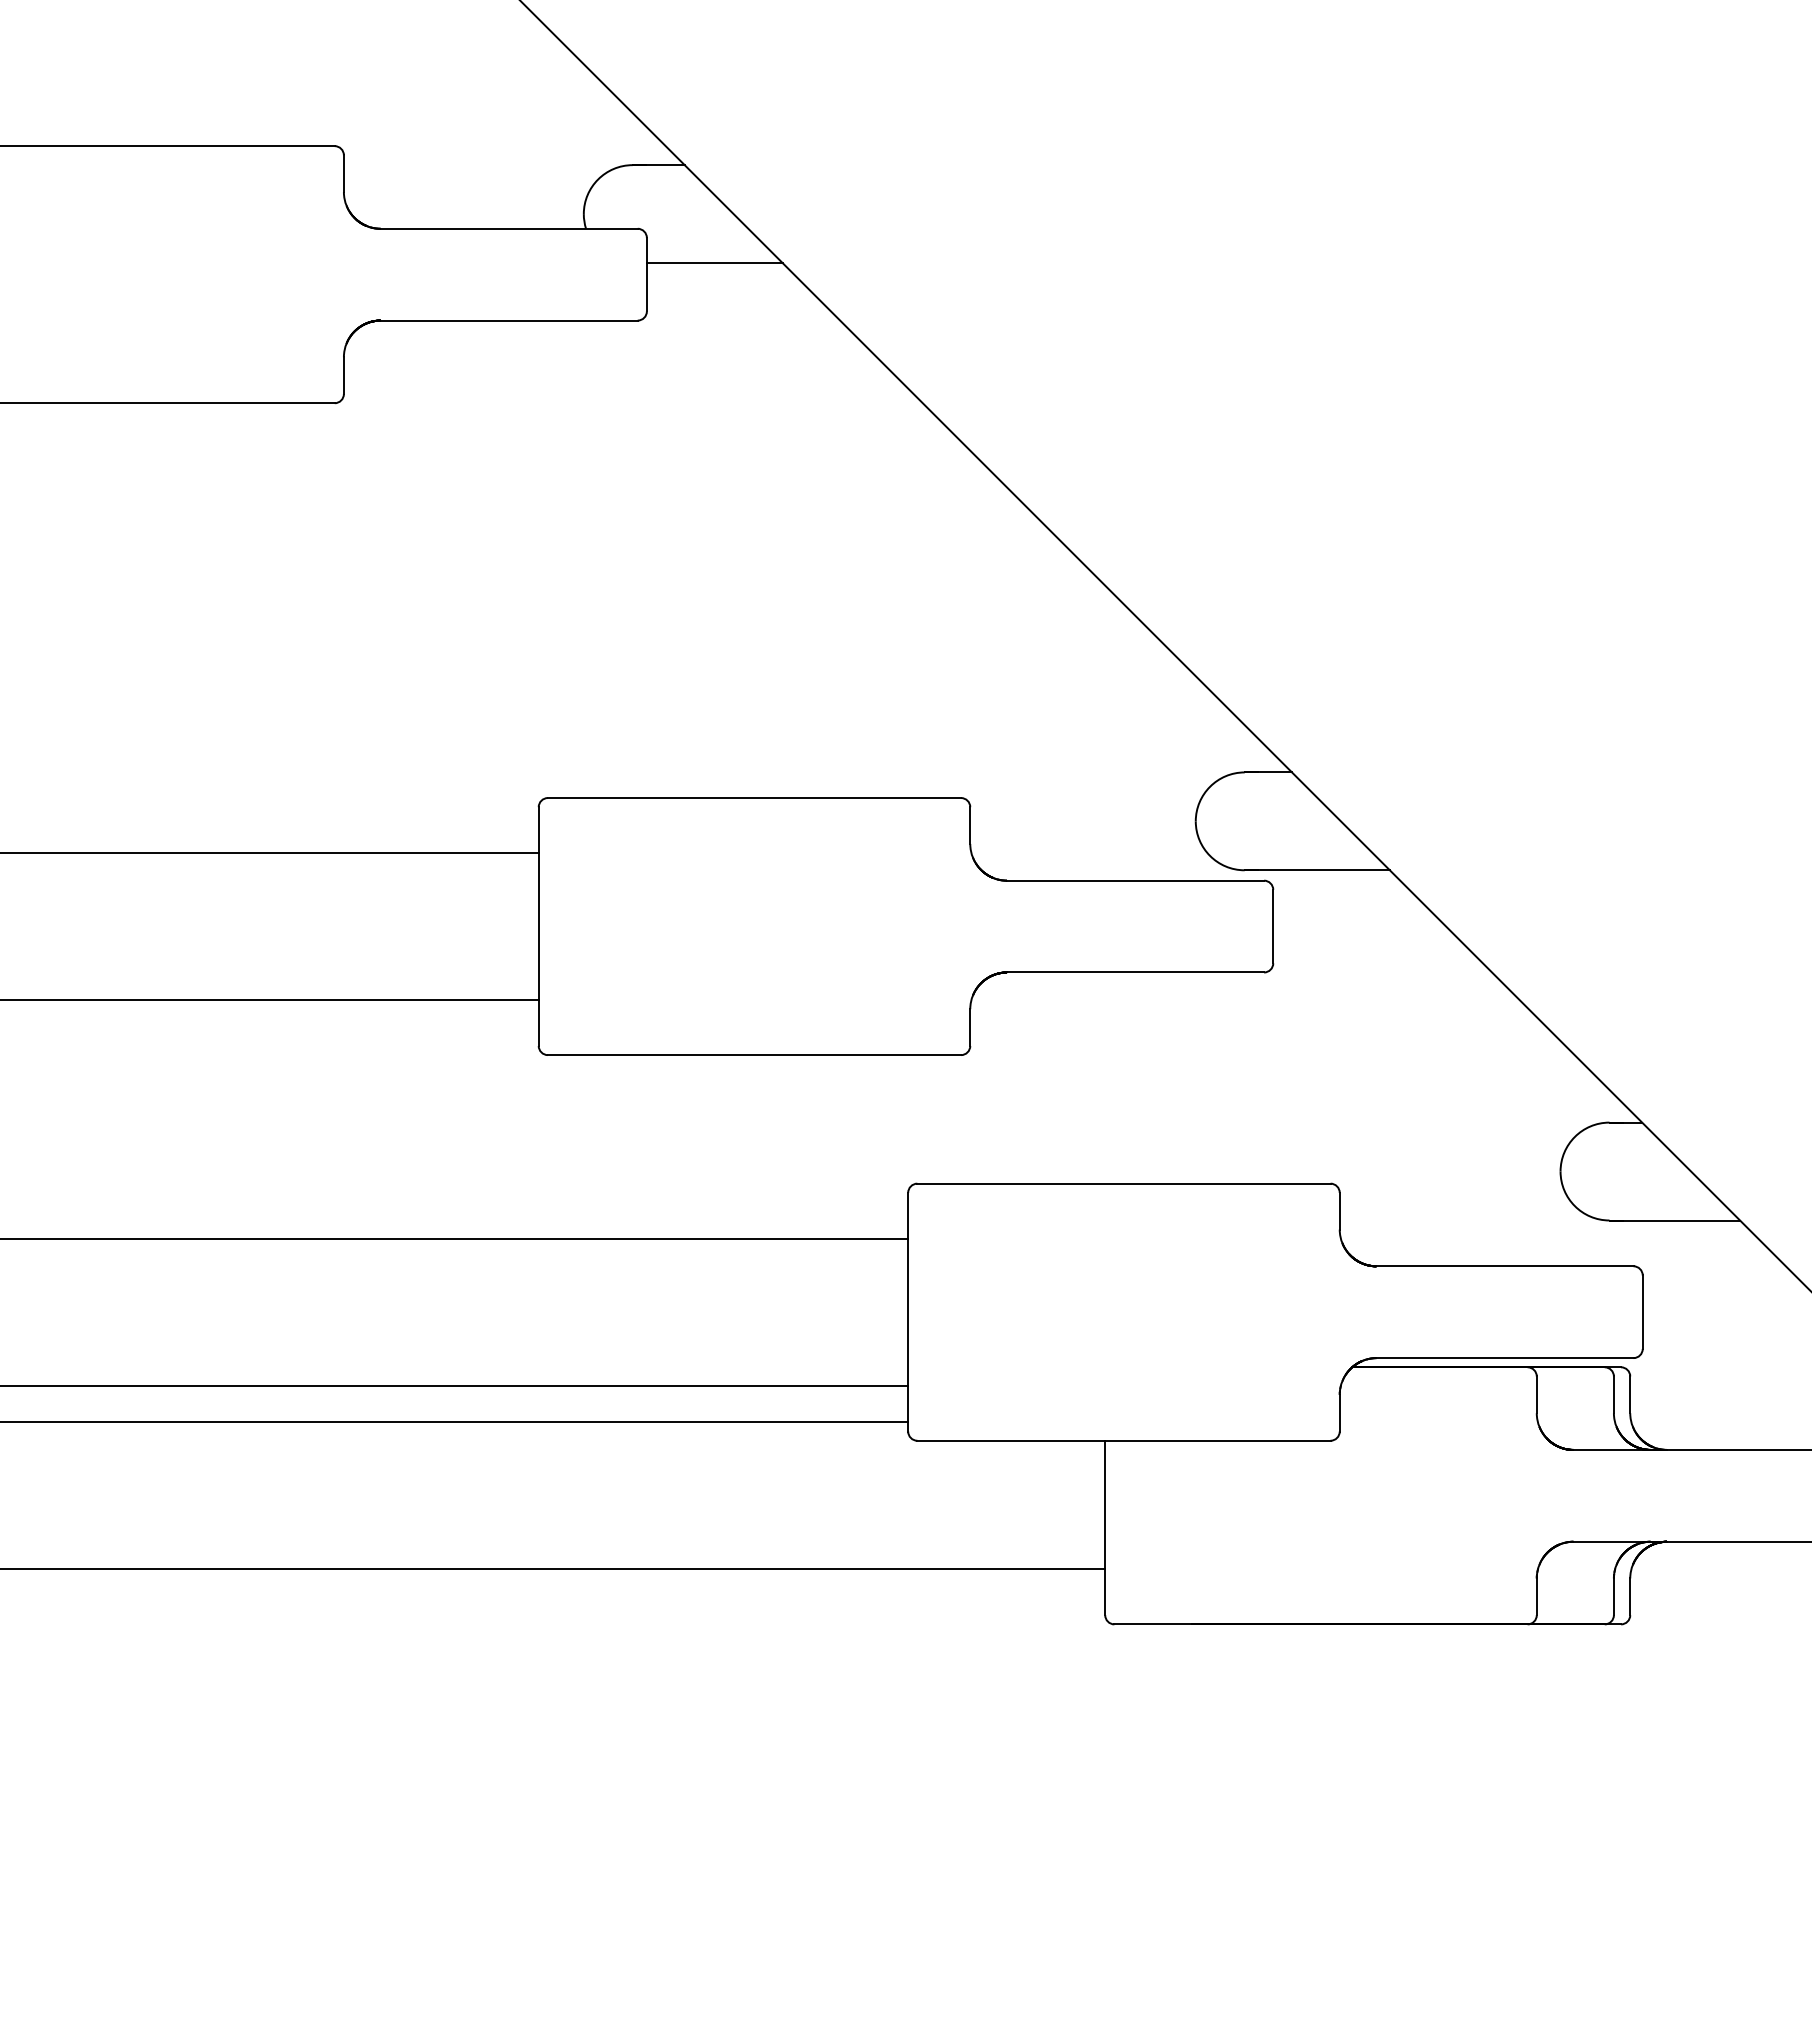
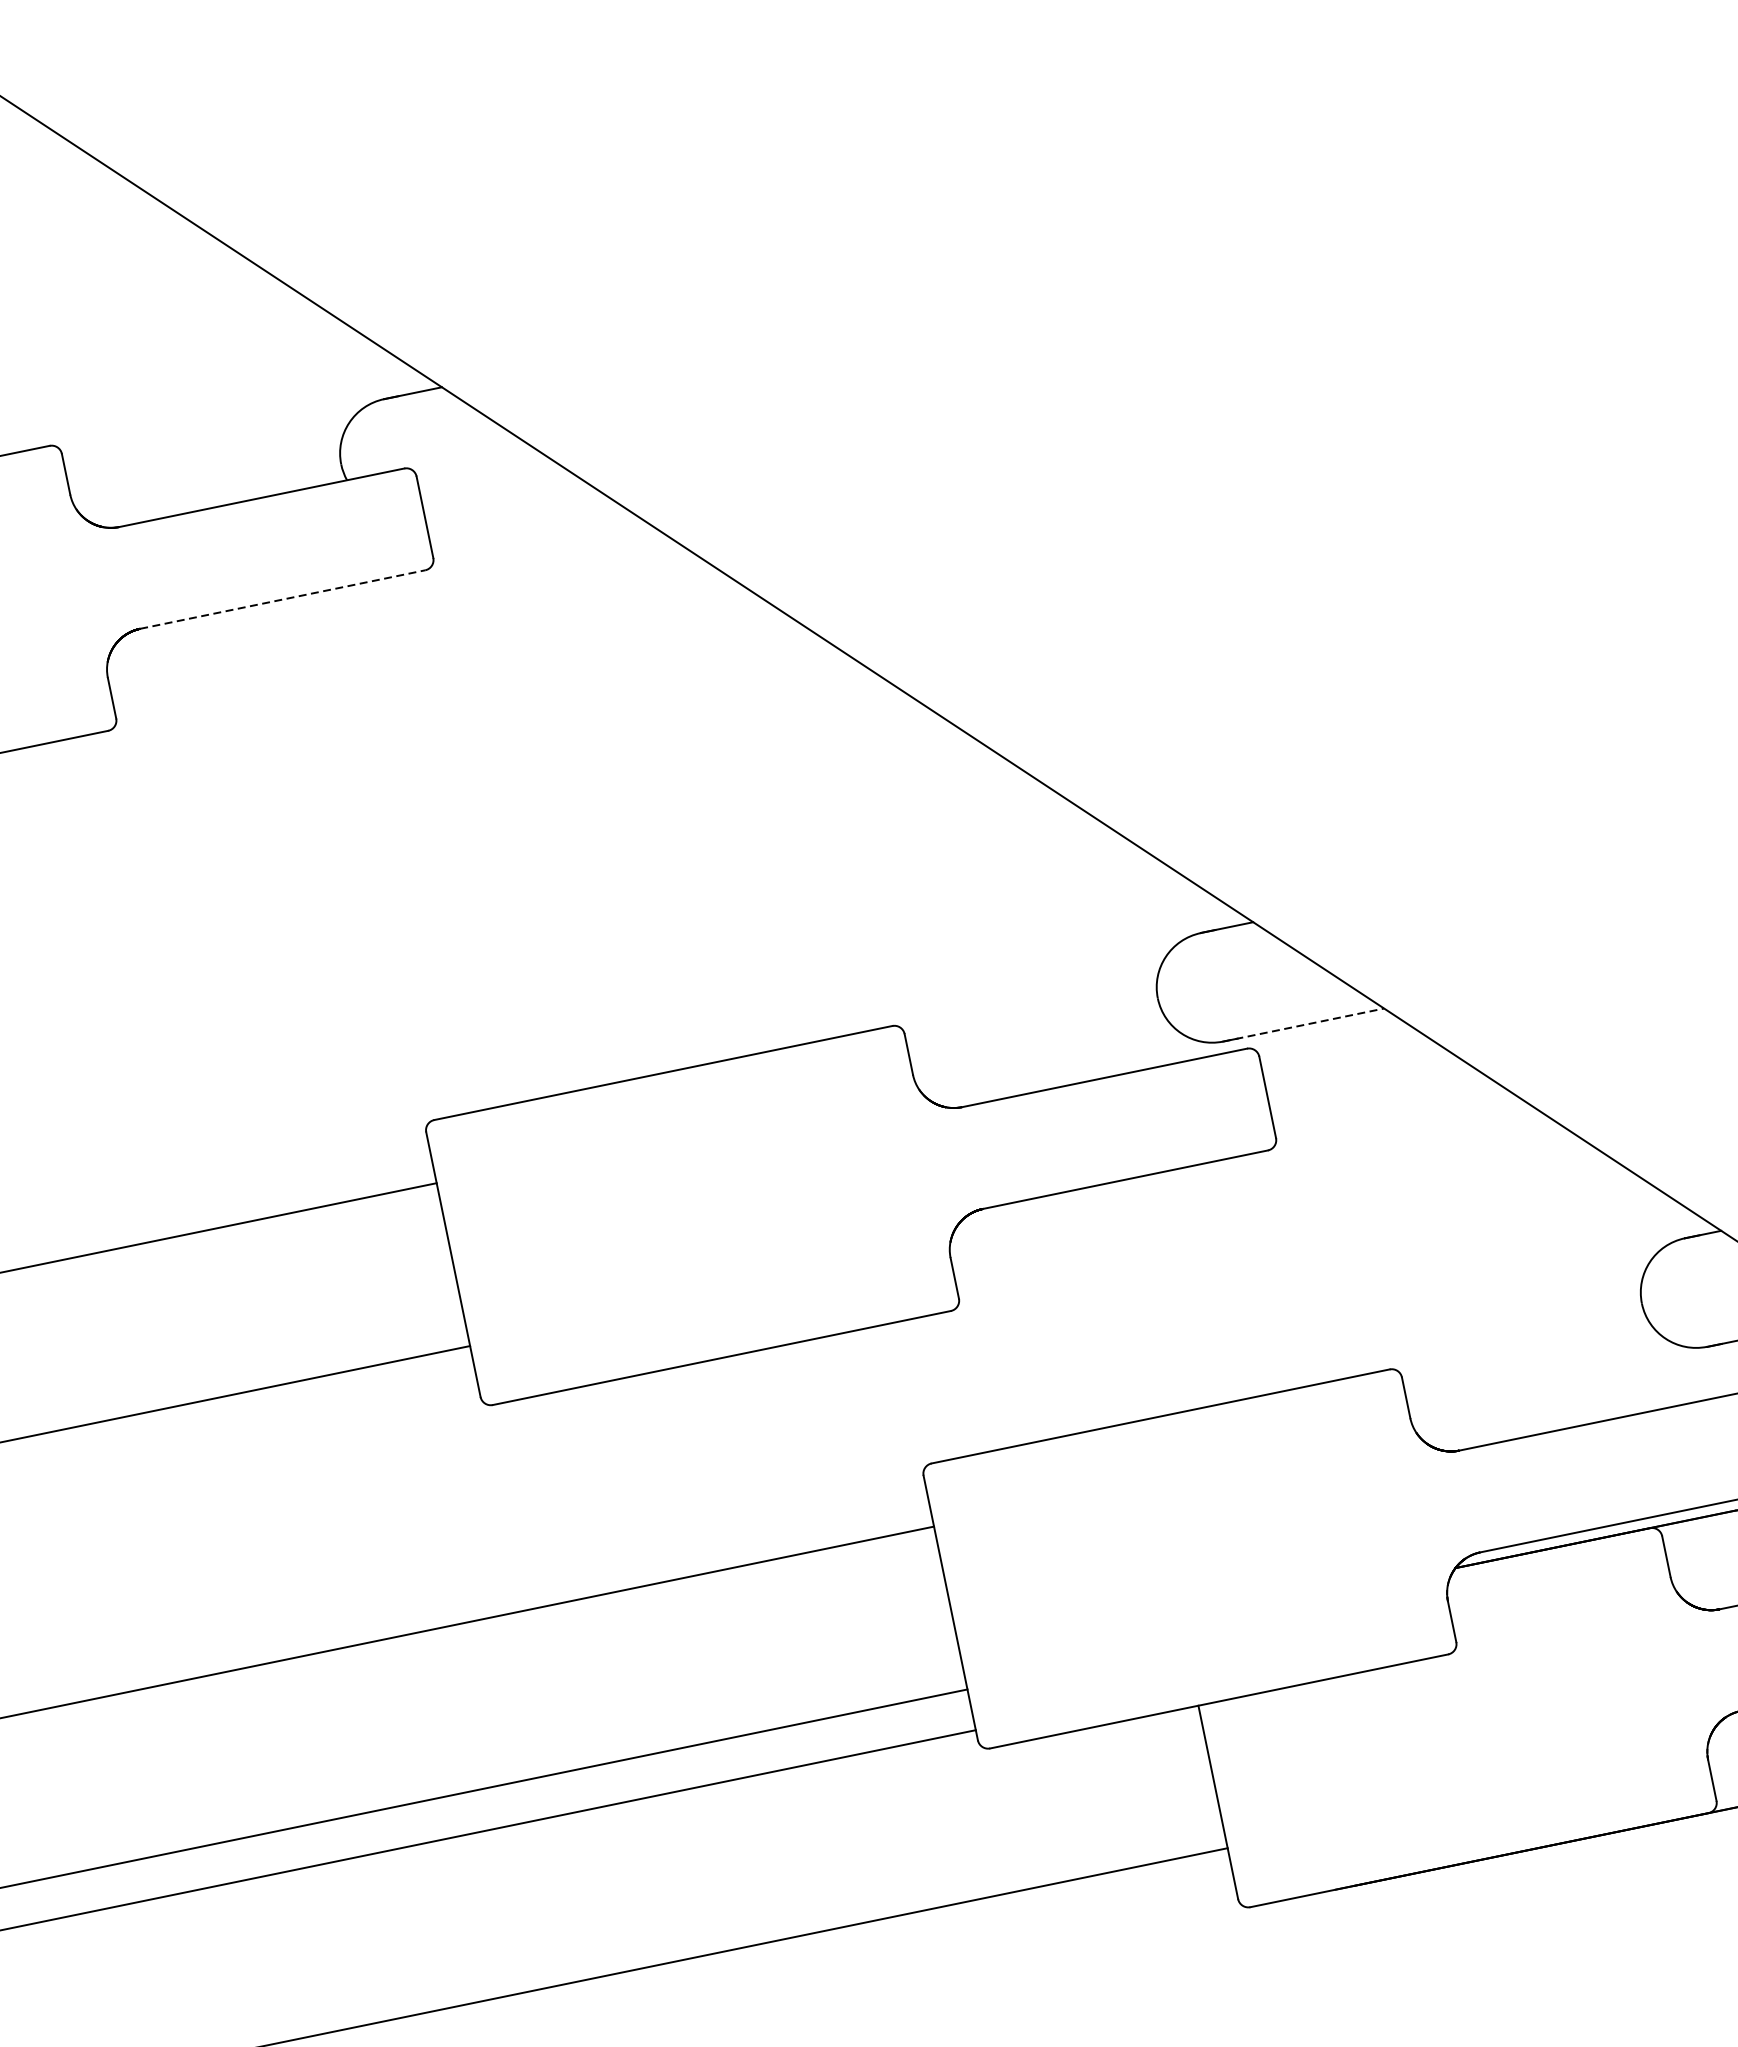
line: (714, 263) -> (497, 489), removed
line: (509, 320) -> (283, 599), solid -> dashed
line: (1317, 870) -> (1303, 1025), solid -> dashed

